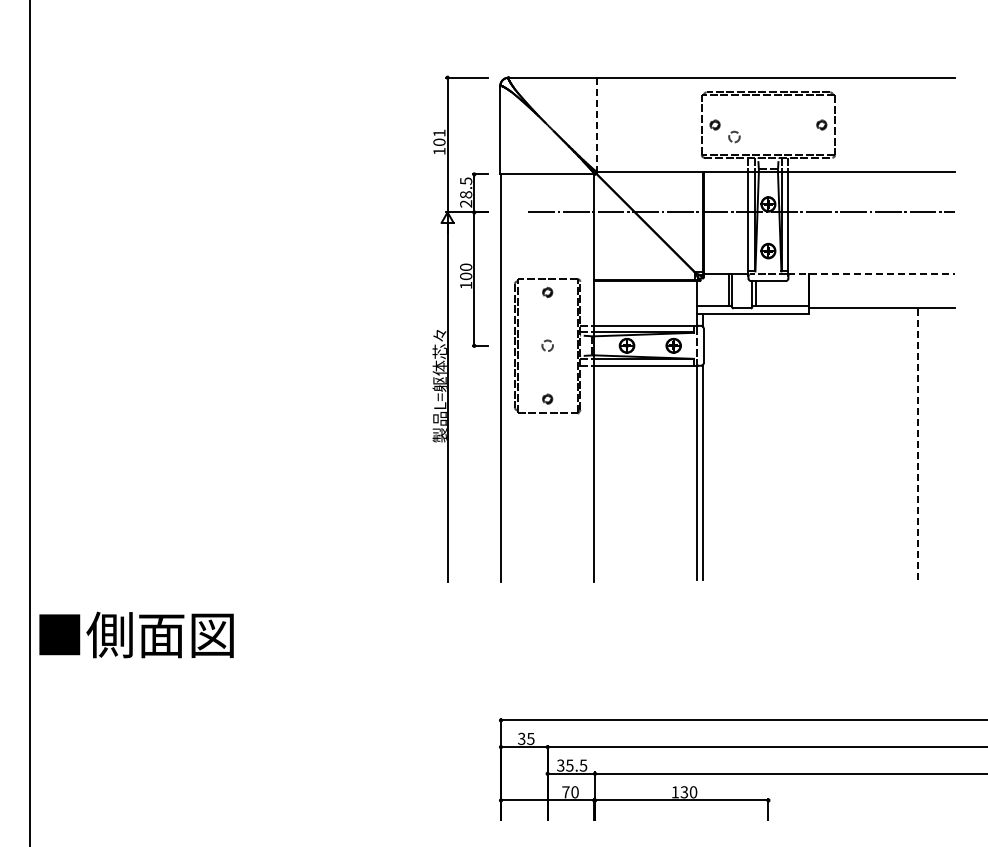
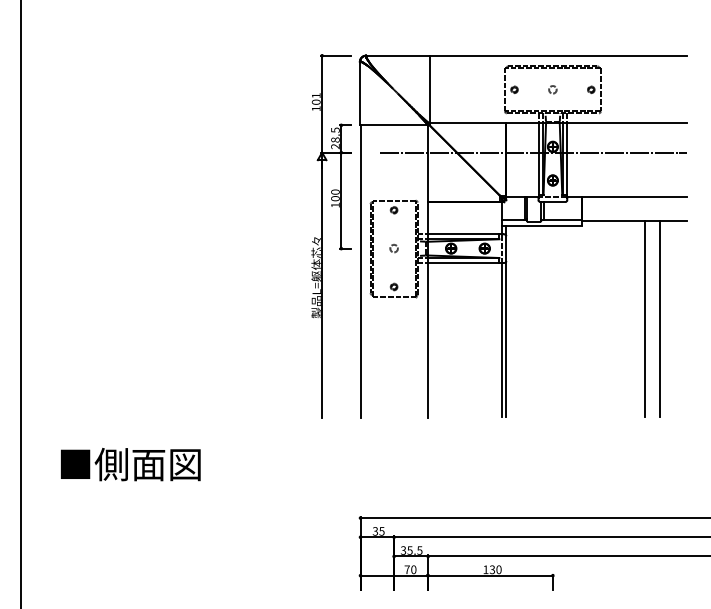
line: (597, 125) -> (429, 90), dashed -> solid
circle: (734, 136) -> (552, 89), moved
line: (872, 274) -> (627, 197), dashed -> solid
line: (896, 443) -> (645, 318), added
line: (917, 443) -> (660, 318), dashed -> solid
text: (136, 634) -> (130, 464), moved

